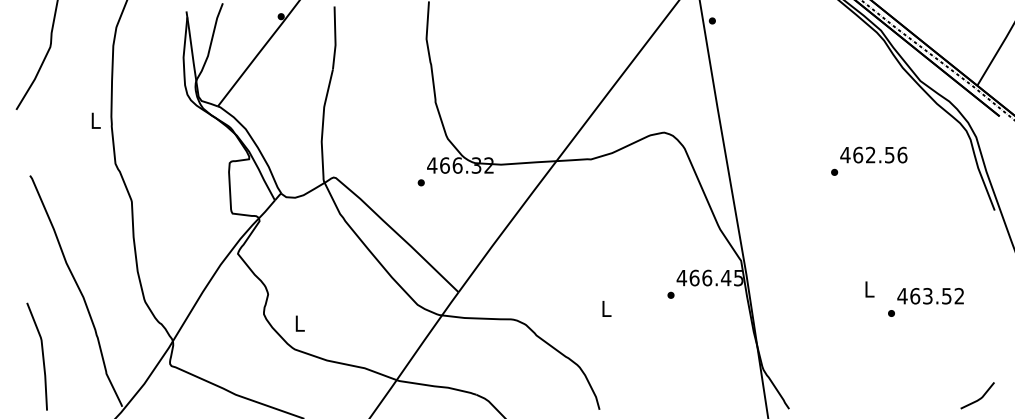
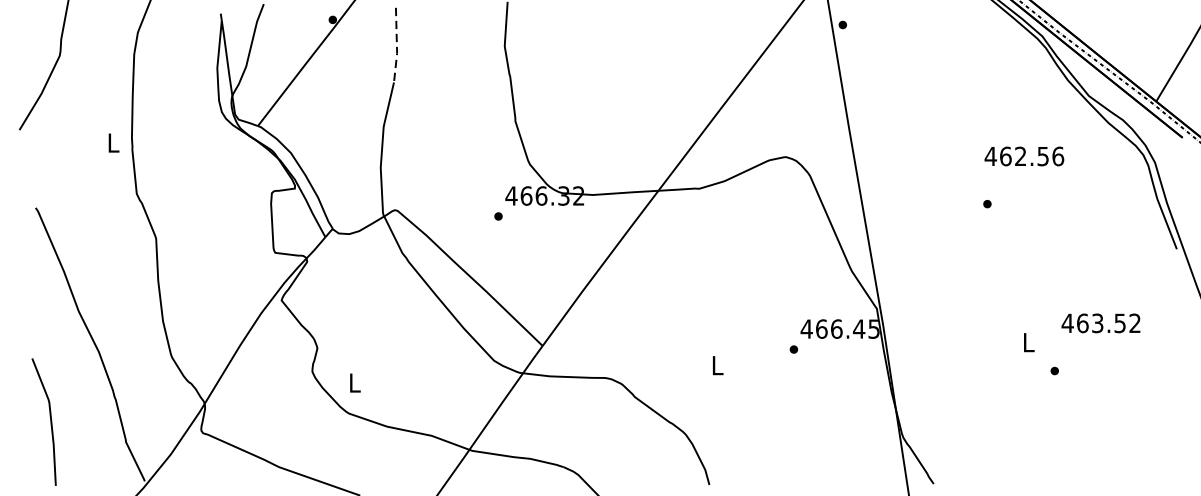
line: (335, 40) -> (397, 48), solid -> dashed
text: (873, 154) -> (1023, 155), moved
text: (930, 296) -> (1100, 323), moved
line: (978, 398) -> (1157, 471), removed

